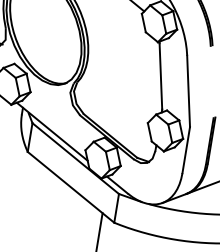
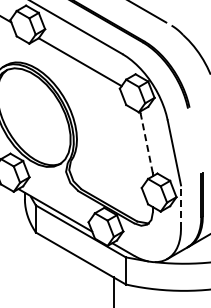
line: (160, 76) -> (146, 143), solid -> dashed
line: (186, 150) -> (181, 207), solid -> dashed

